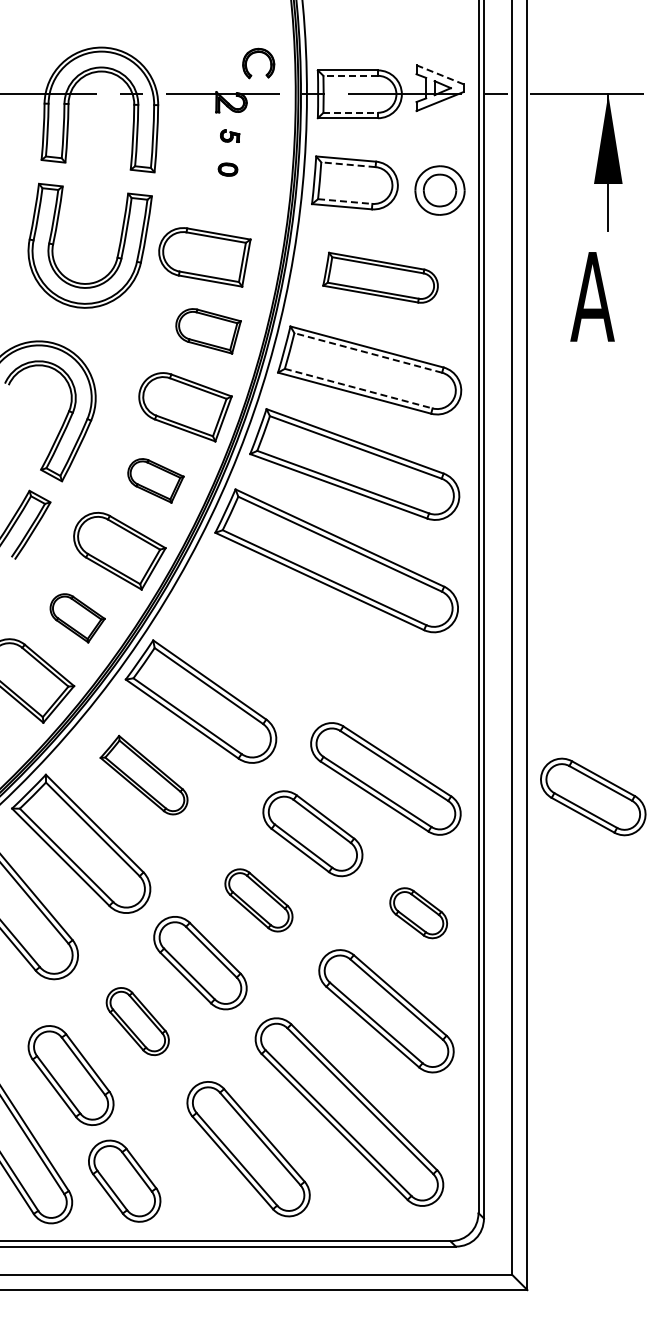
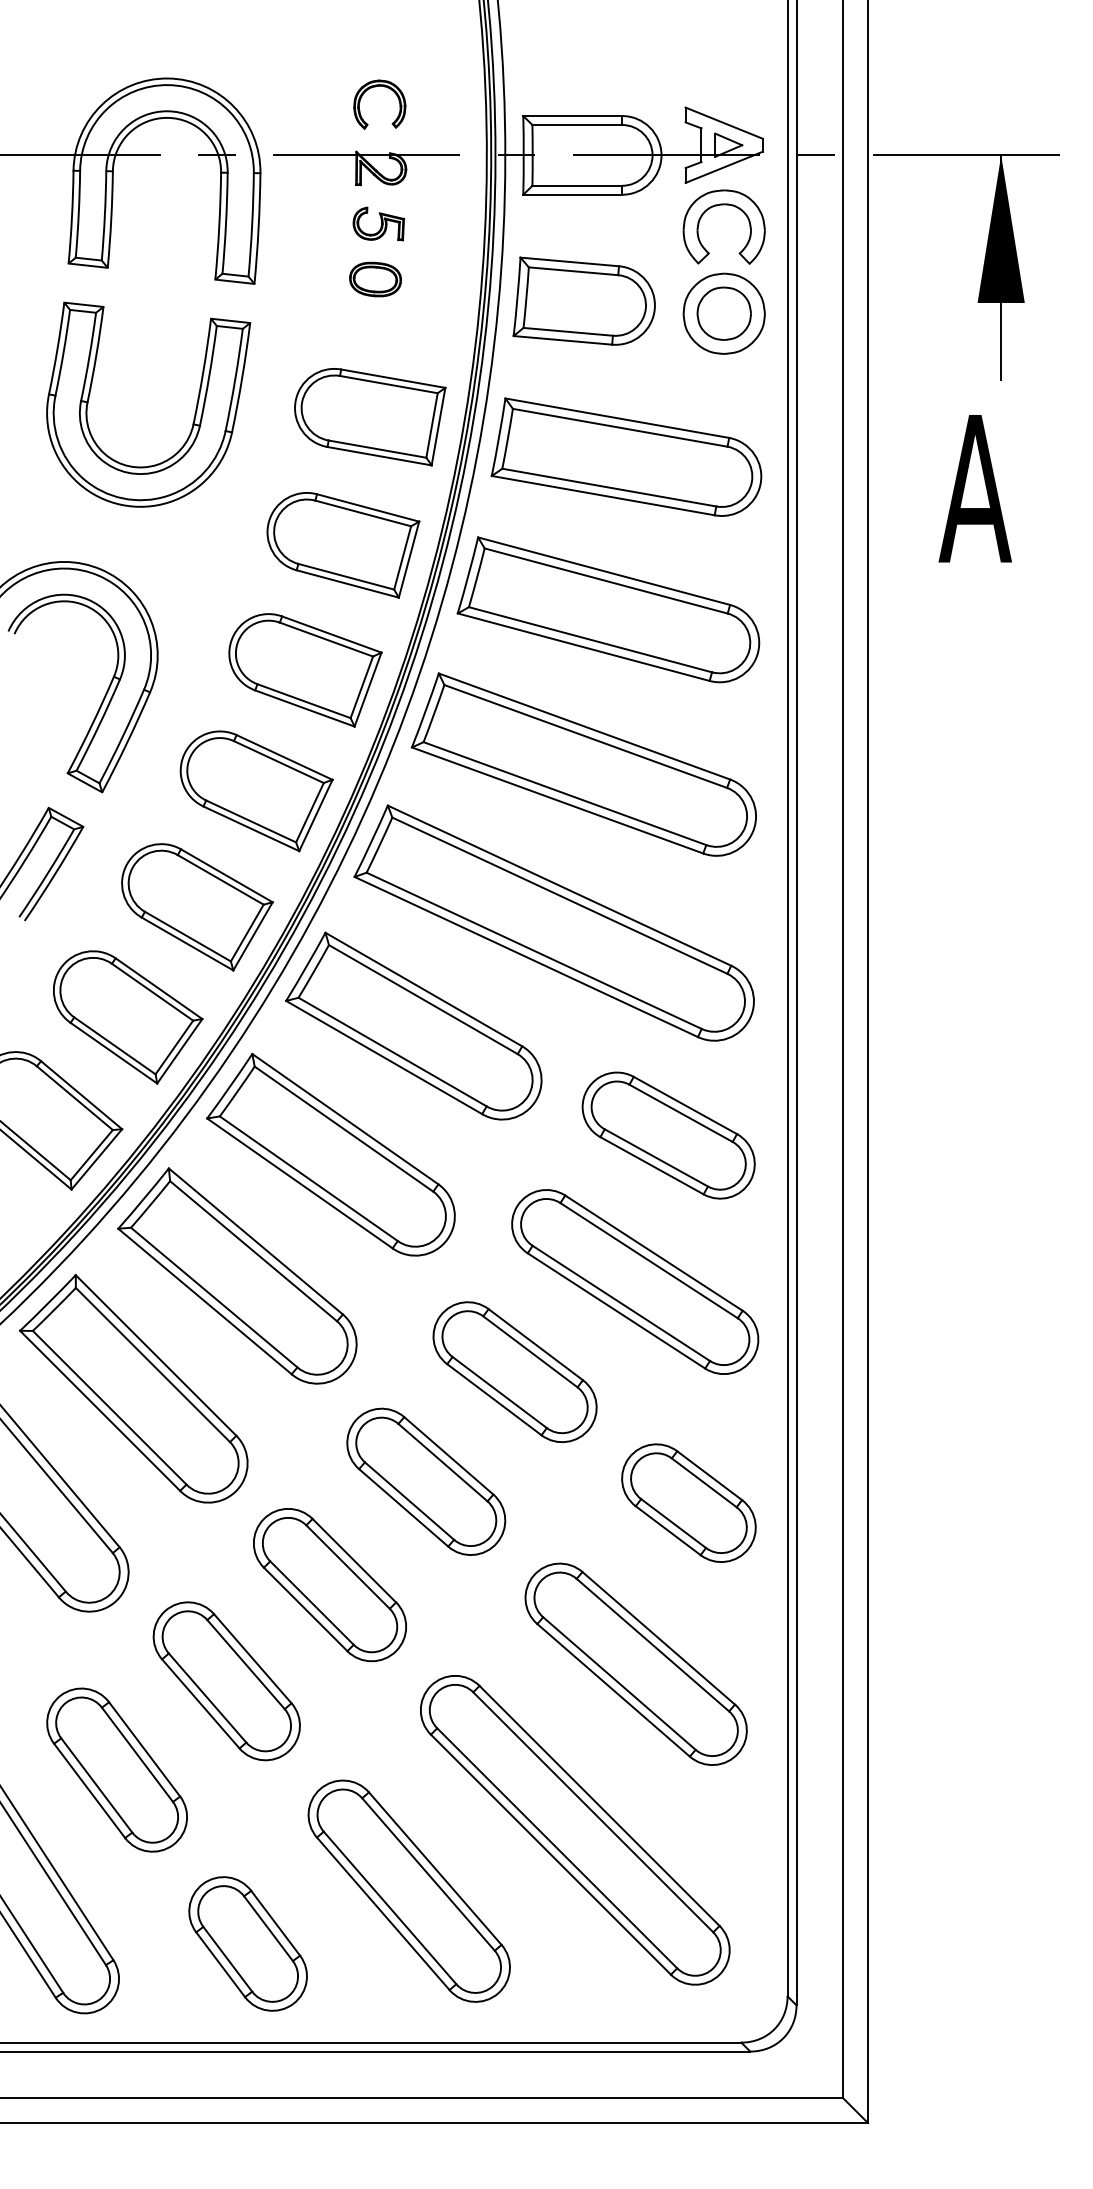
part: (256, 53) -> (376, 88), moved
line: (440, 74) -> (725, 122), dashed -> solid
line: (350, 75) -> (576, 124), dashed -> solid
line: (351, 112) -> (578, 185), dashed -> solid
part: (438, 125) -> (721, 206), added
part: (229, 135) -> (377, 223), size x1.67
line: (347, 164) -> (572, 270), dashed -> solid
part: (227, 169) -> (374, 279), size x1.67
line: (345, 201) -> (568, 331), dashed -> solid
part: (204, 257) -> (369, 417), moved
part: (380, 277) -> (626, 456), size x1.43
part: (208, 331) -> (343, 545), size x1.43
line: (367, 352) -> (604, 580), dashed -> solid
line: (359, 388) -> (591, 639), dashed -> solid
part: (155, 480) -> (256, 790), size x1.67
part: (77, 618) -> (127, 1017), size x1.67
part: (250, 623) -> (412, 1026), added
part: (143, 774) -> (236, 1274), size x1.67
part: (593, 796) -> (669, 1134), moved
part: (258, 900) -> (425, 1482), size x1.43
part: (418, 912) -> (688, 1501), size x1.43
part: (137, 1021) -> (226, 1681), size x1.43
part: (124, 1180) -> (247, 1942), moved

